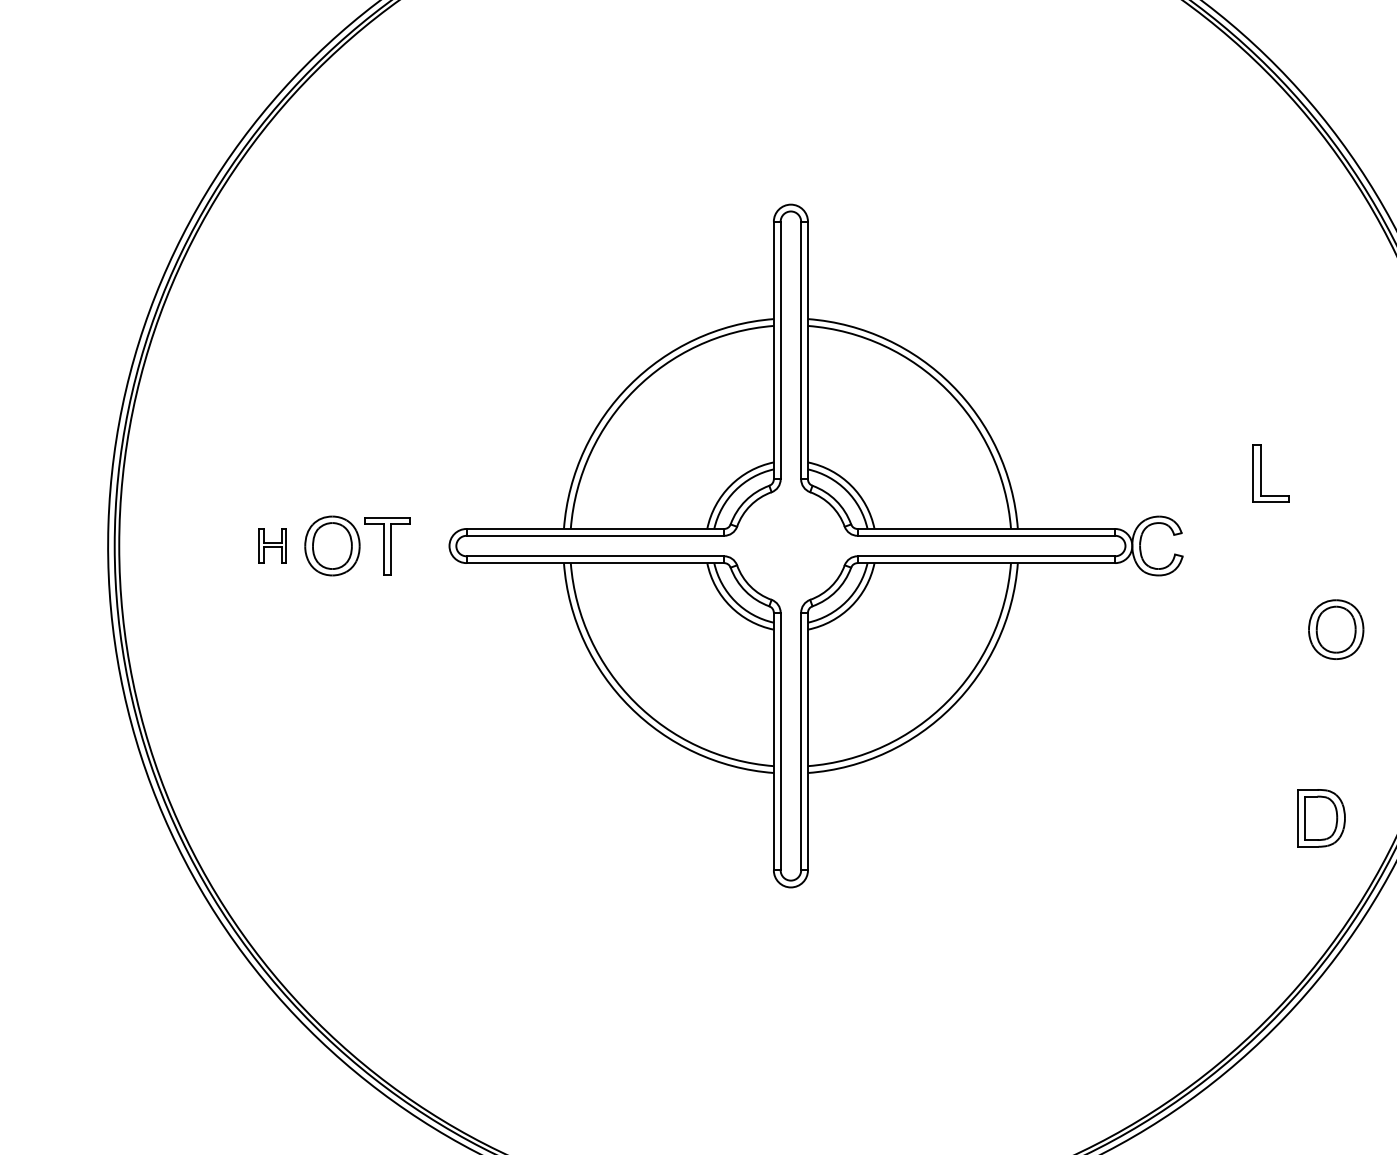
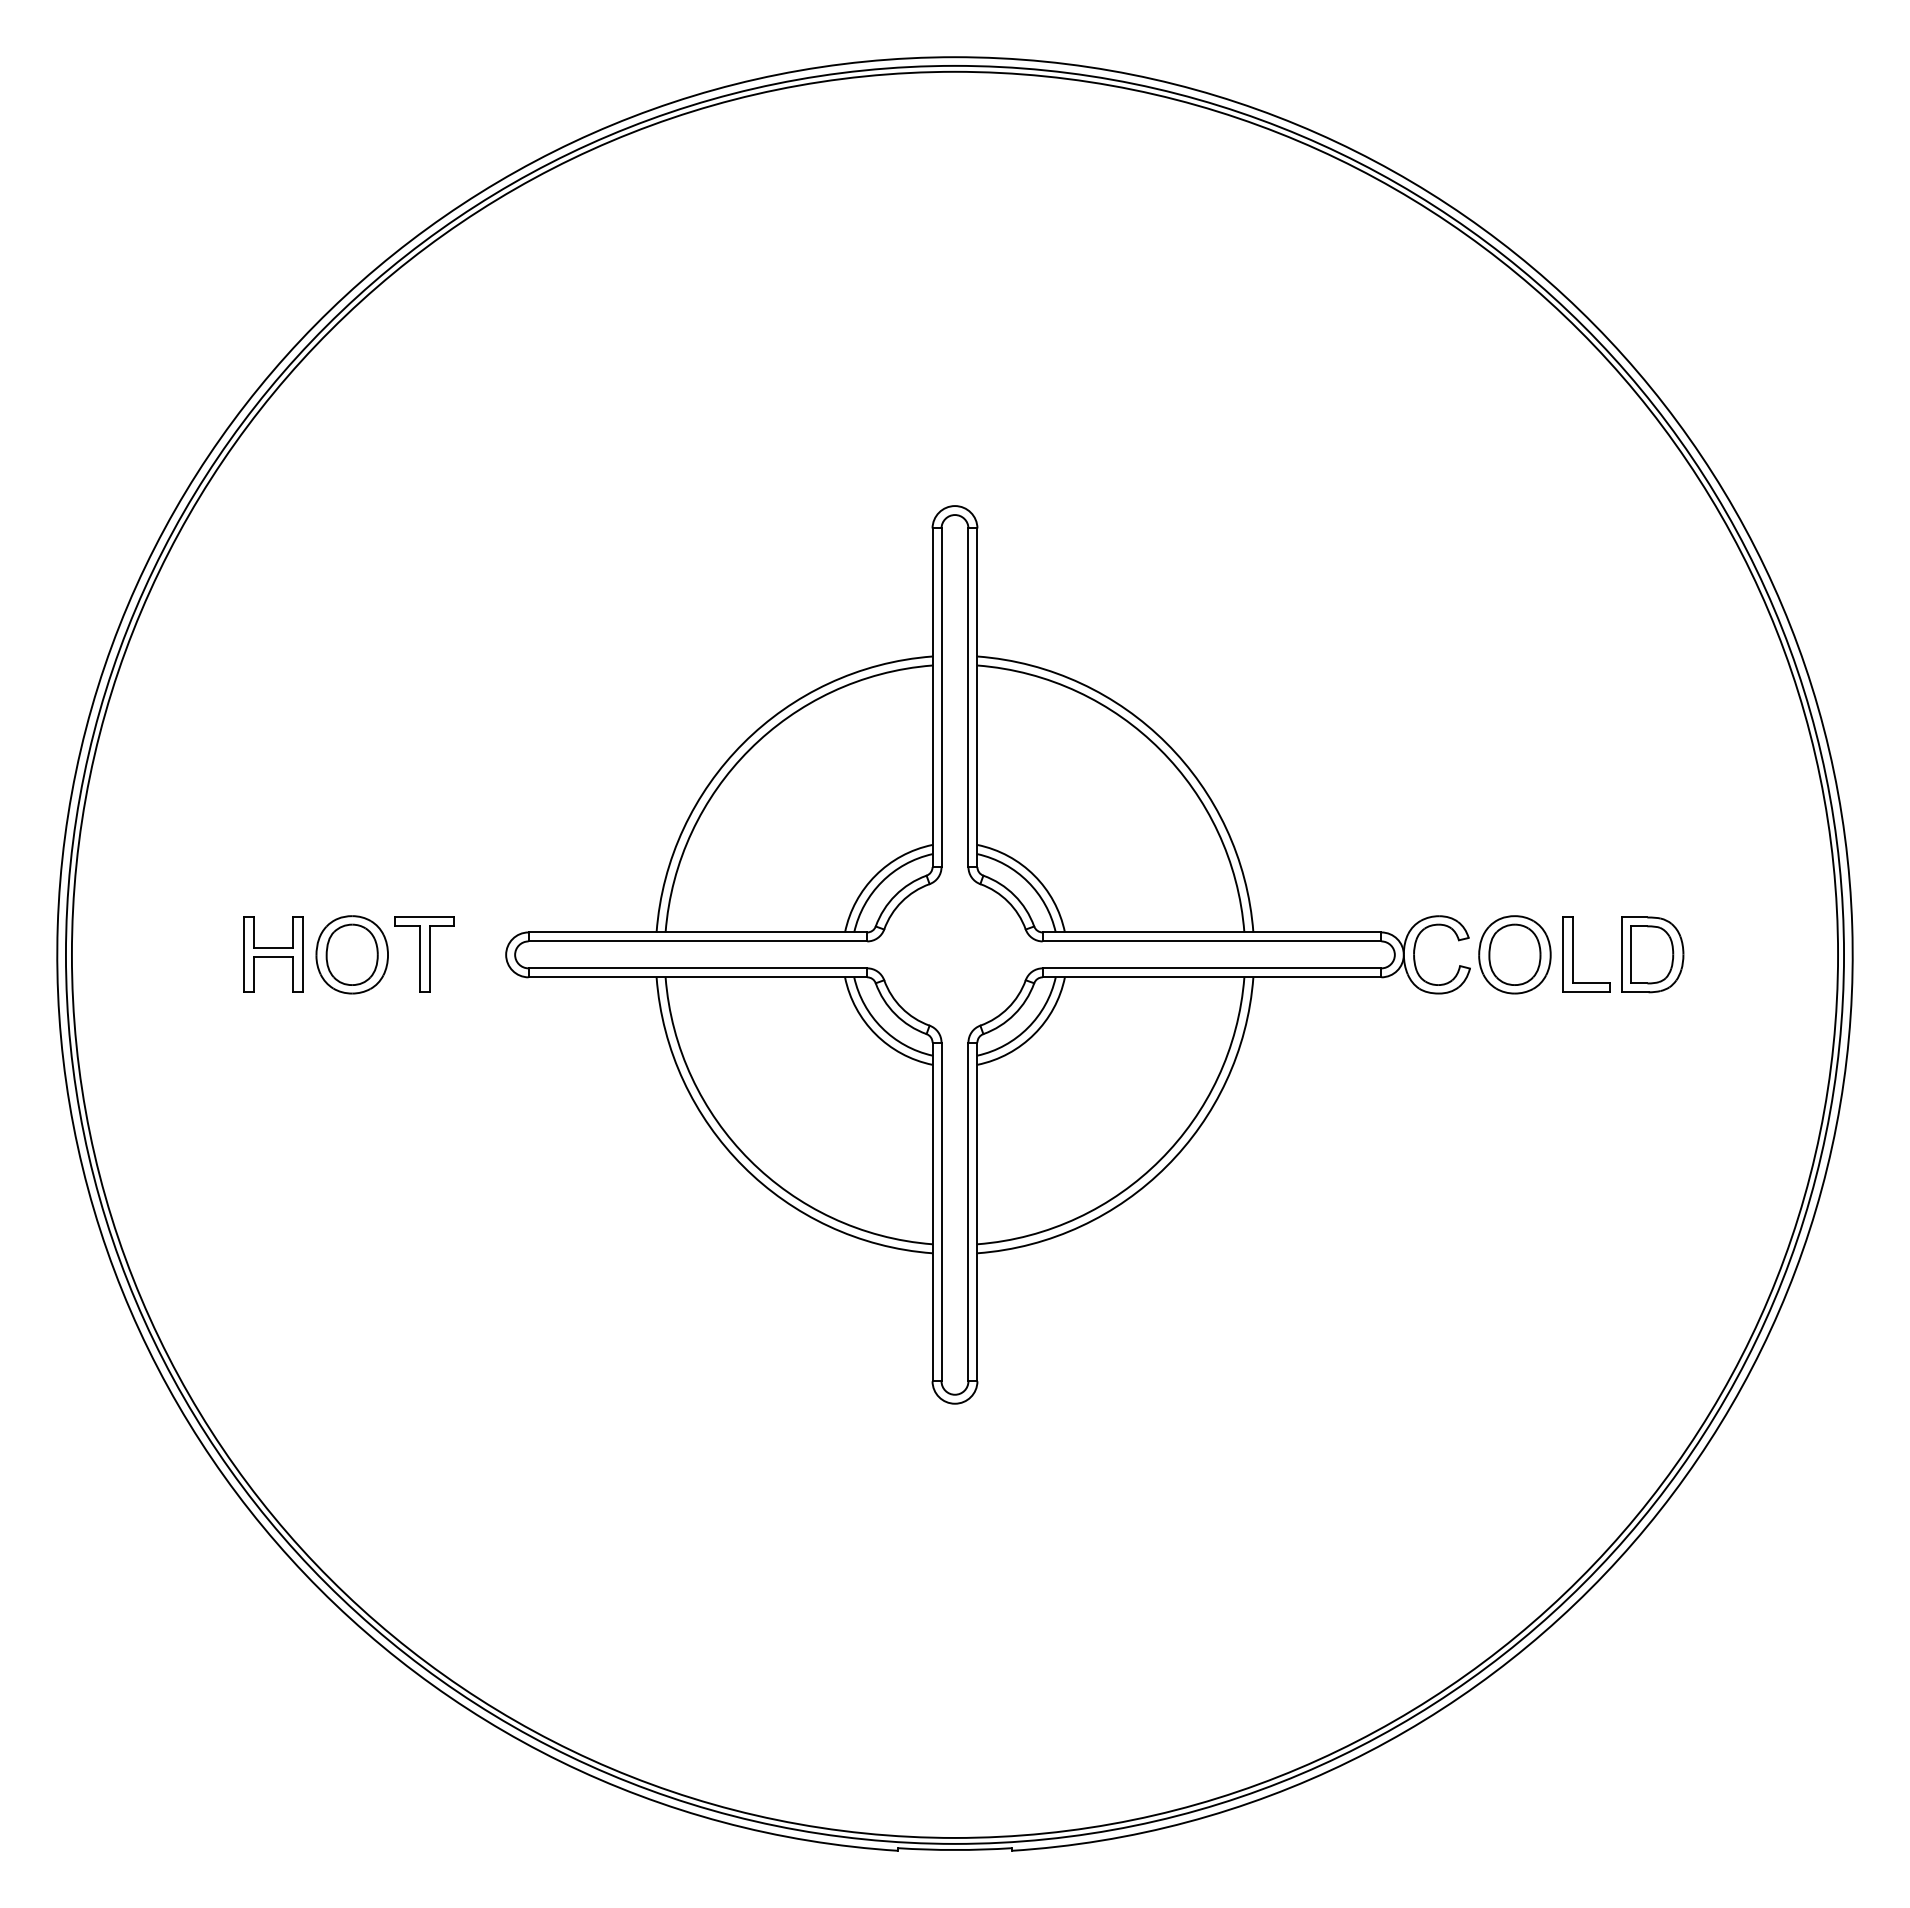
part: (1261, 473) -> (1573, 954), moved
part: (272, 545) -> (273, 954), size x1.67
part: (1335, 629) -> (1514, 954), moved
part: (1321, 818) -> (1652, 954), moved

